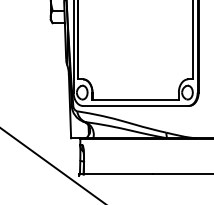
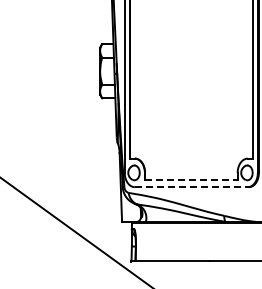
line: (135, 99) -> (191, 180), solid -> dashed
line: (135, 106) -> (191, 187), solid -> dashed

